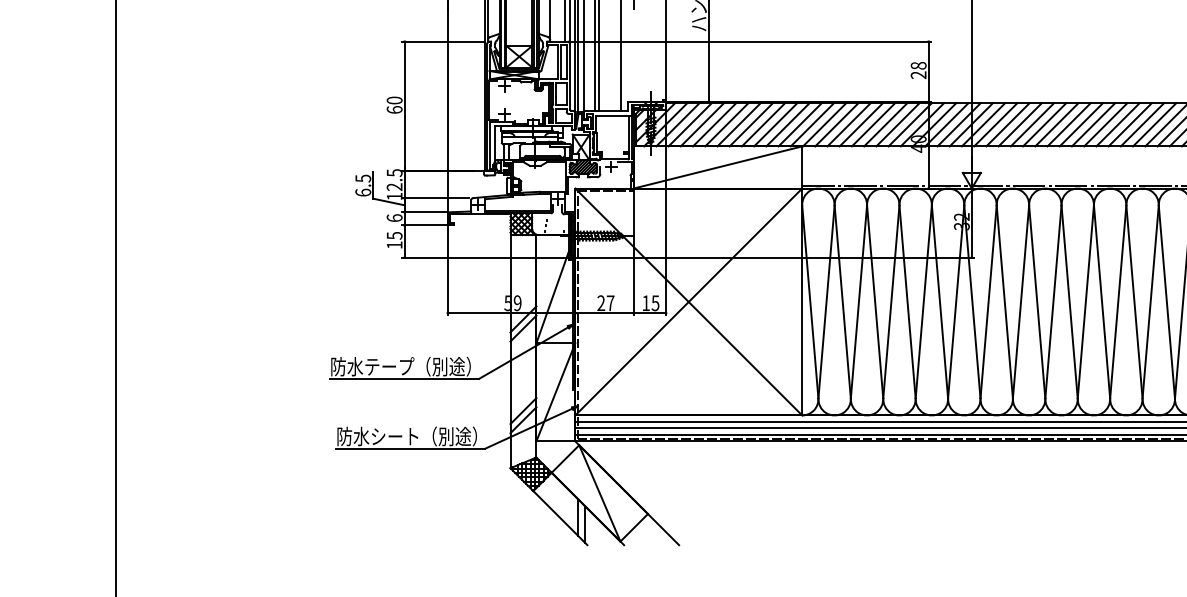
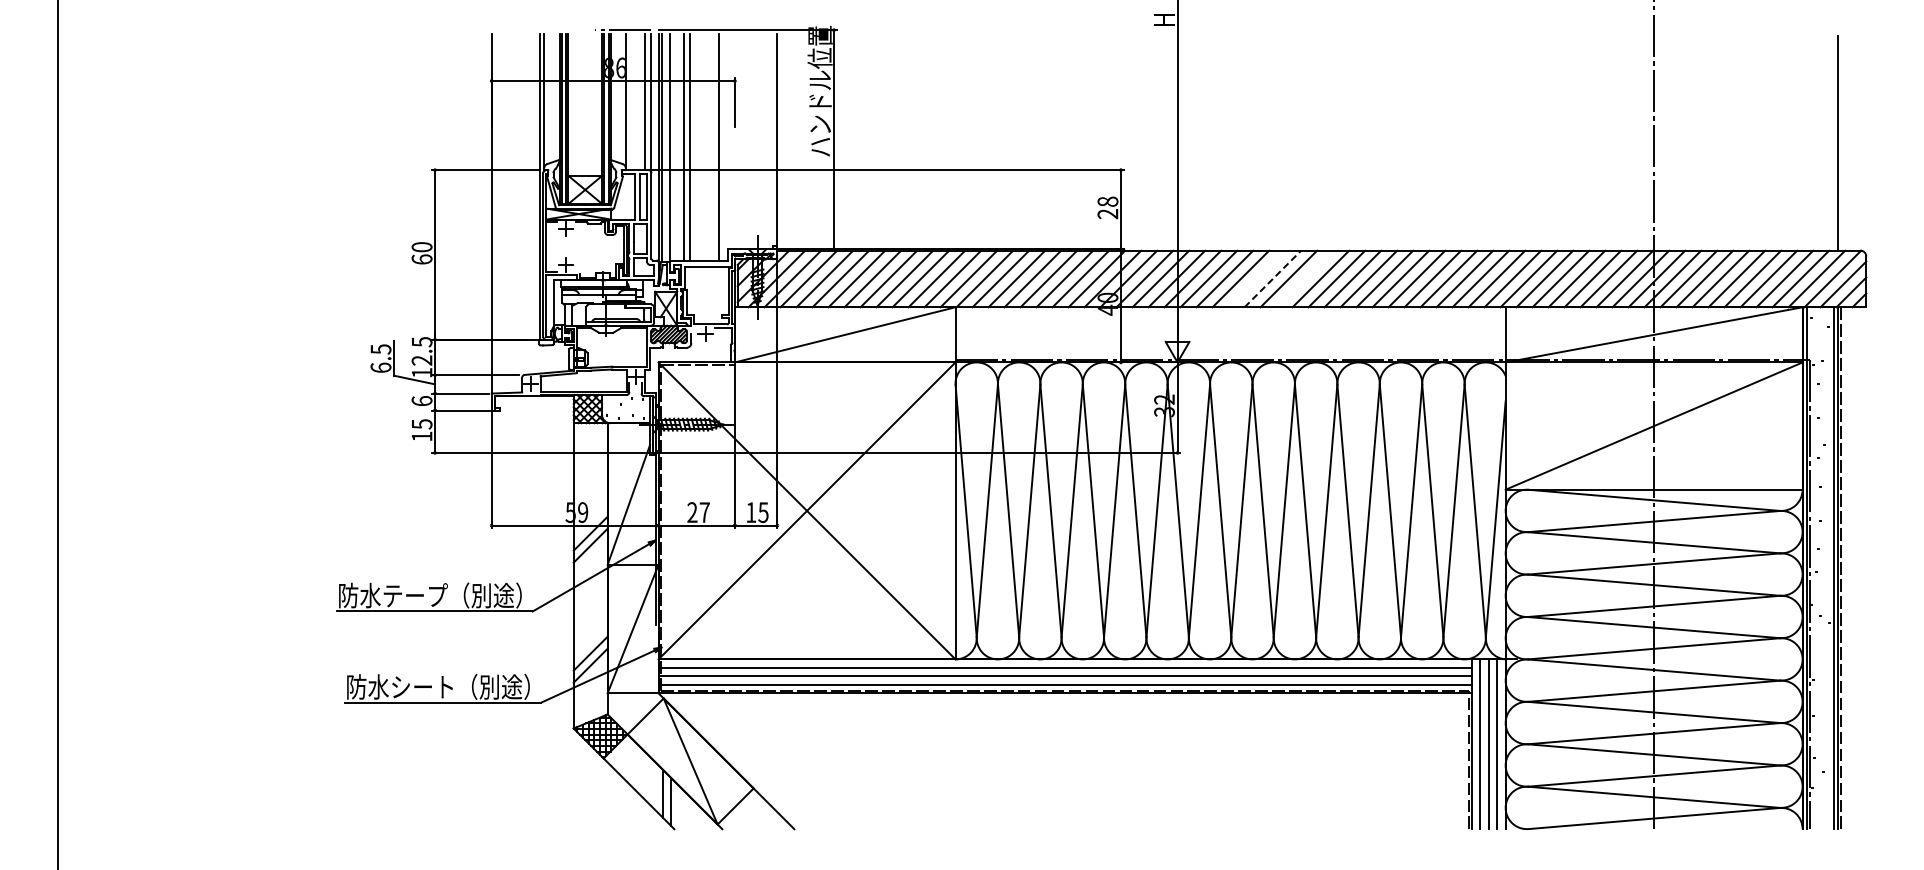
line: (1032, 124) -> (1256, 278), removed
line: (1068, 124) -> (1304, 278), removed
line: (1044, 125) -> (1272, 279), solid -> dashed

